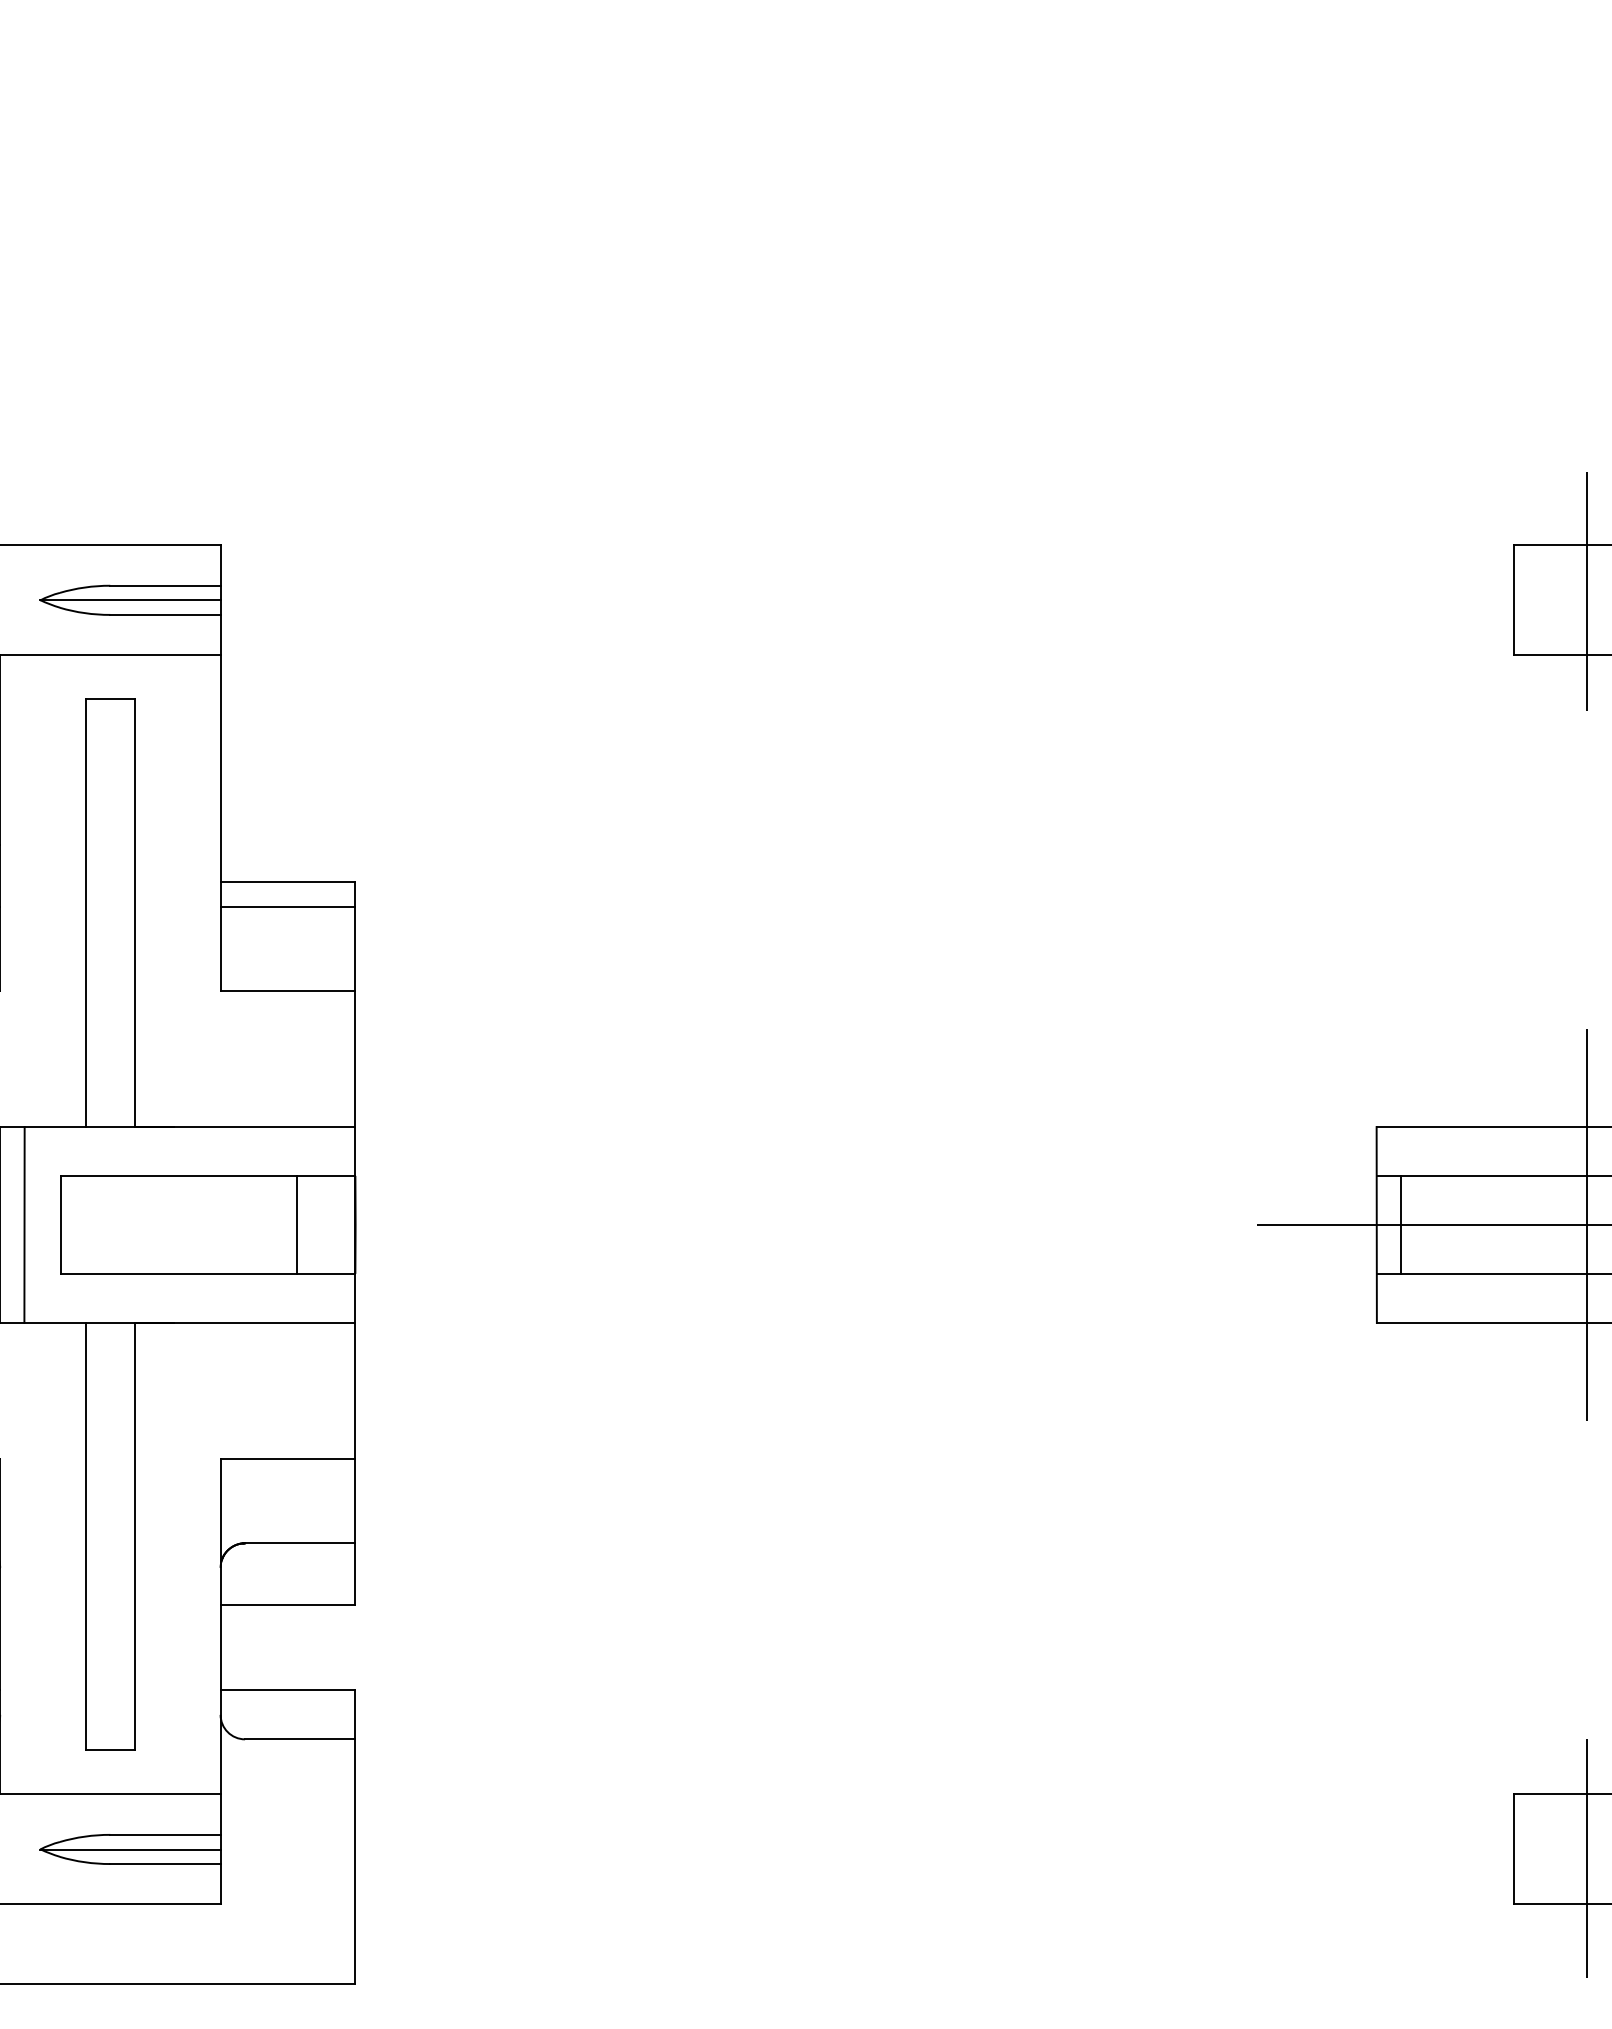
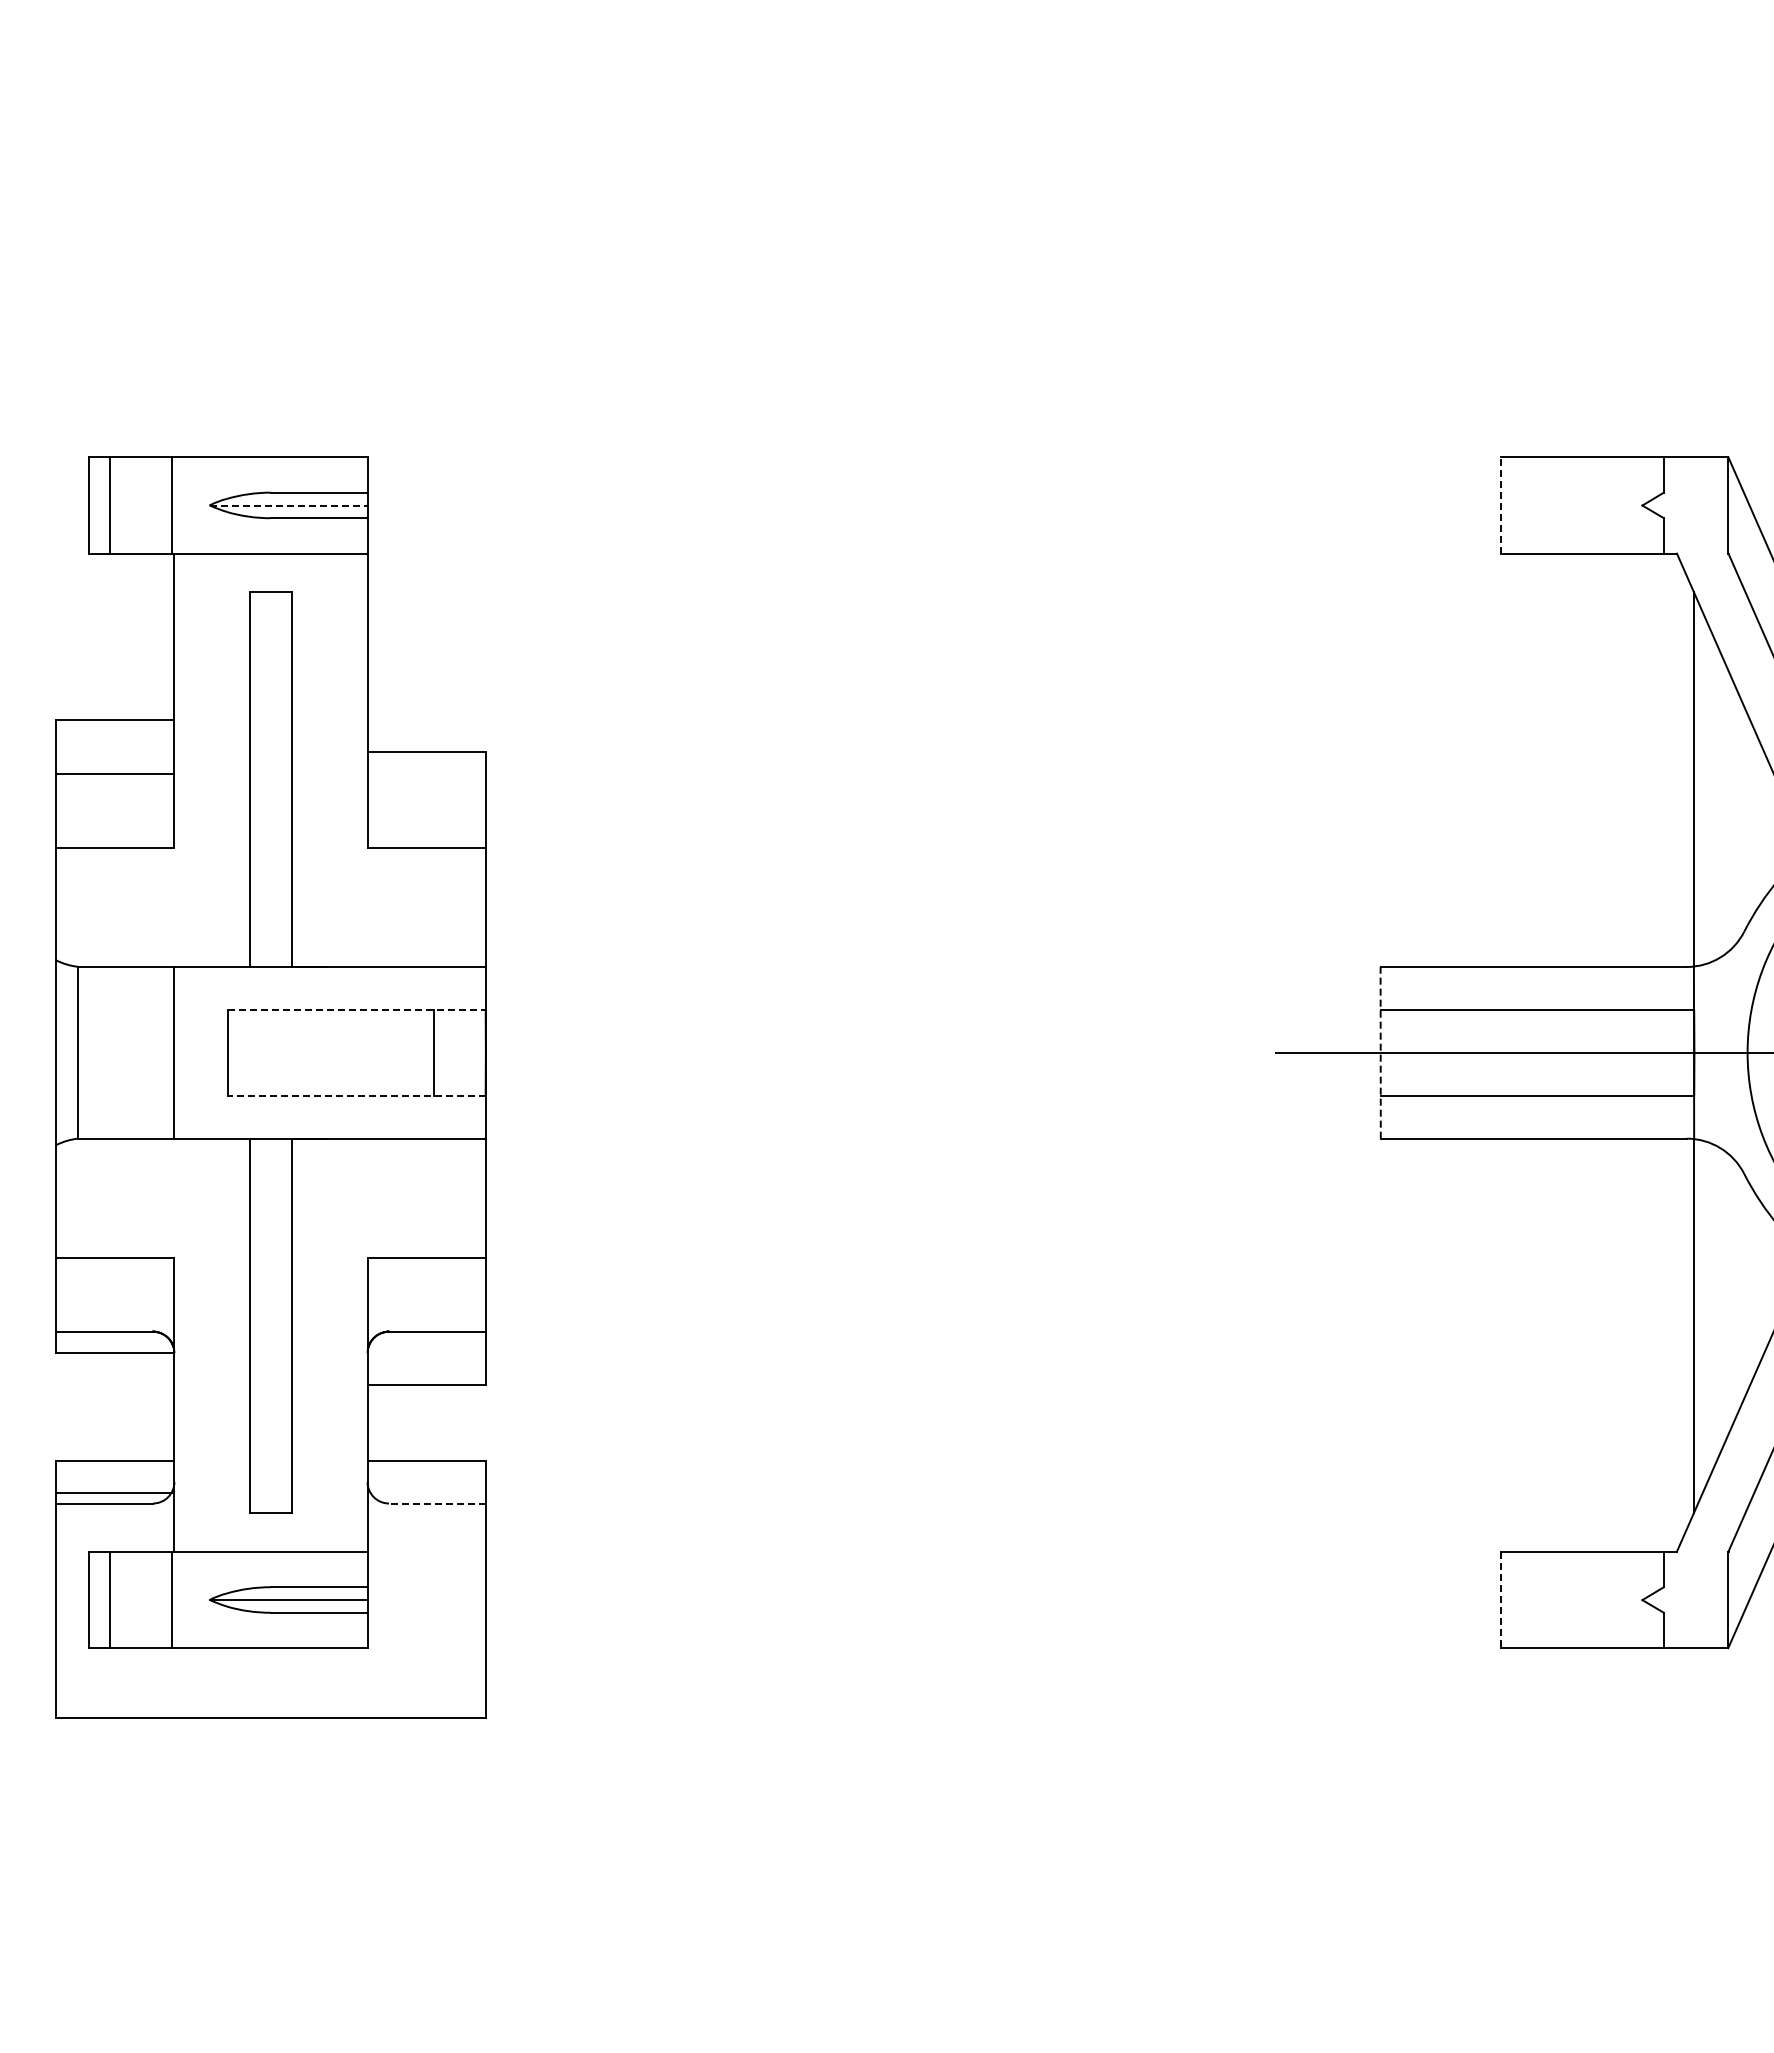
line: (1587, 591) -> (1565, 497), removed
line: (1513, 599) -> (1500, 504), solid -> dashed
line: (130, 600) -> (288, 505), solid -> dashed
line: (287, 906) -> (426, 773), removed
line: (207, 1175) -> (356, 1009), solid -> dashed
line: (24, 1224) -> (195, 1052), removed
line: (1376, 1224) -> (1380, 1052), solid -> dashed
line: (1401, 1224) -> (1402, 1052), removed
line: (1587, 1224) -> (1565, 1052), removed
line: (207, 1273) -> (356, 1095), solid -> dashed
line: (299, 1739) -> (436, 1503), solid -> dashed
line: (1513, 1850) -> (1500, 1600), solid -> dashed
line: (1587, 1858) -> (1565, 1607), removed

